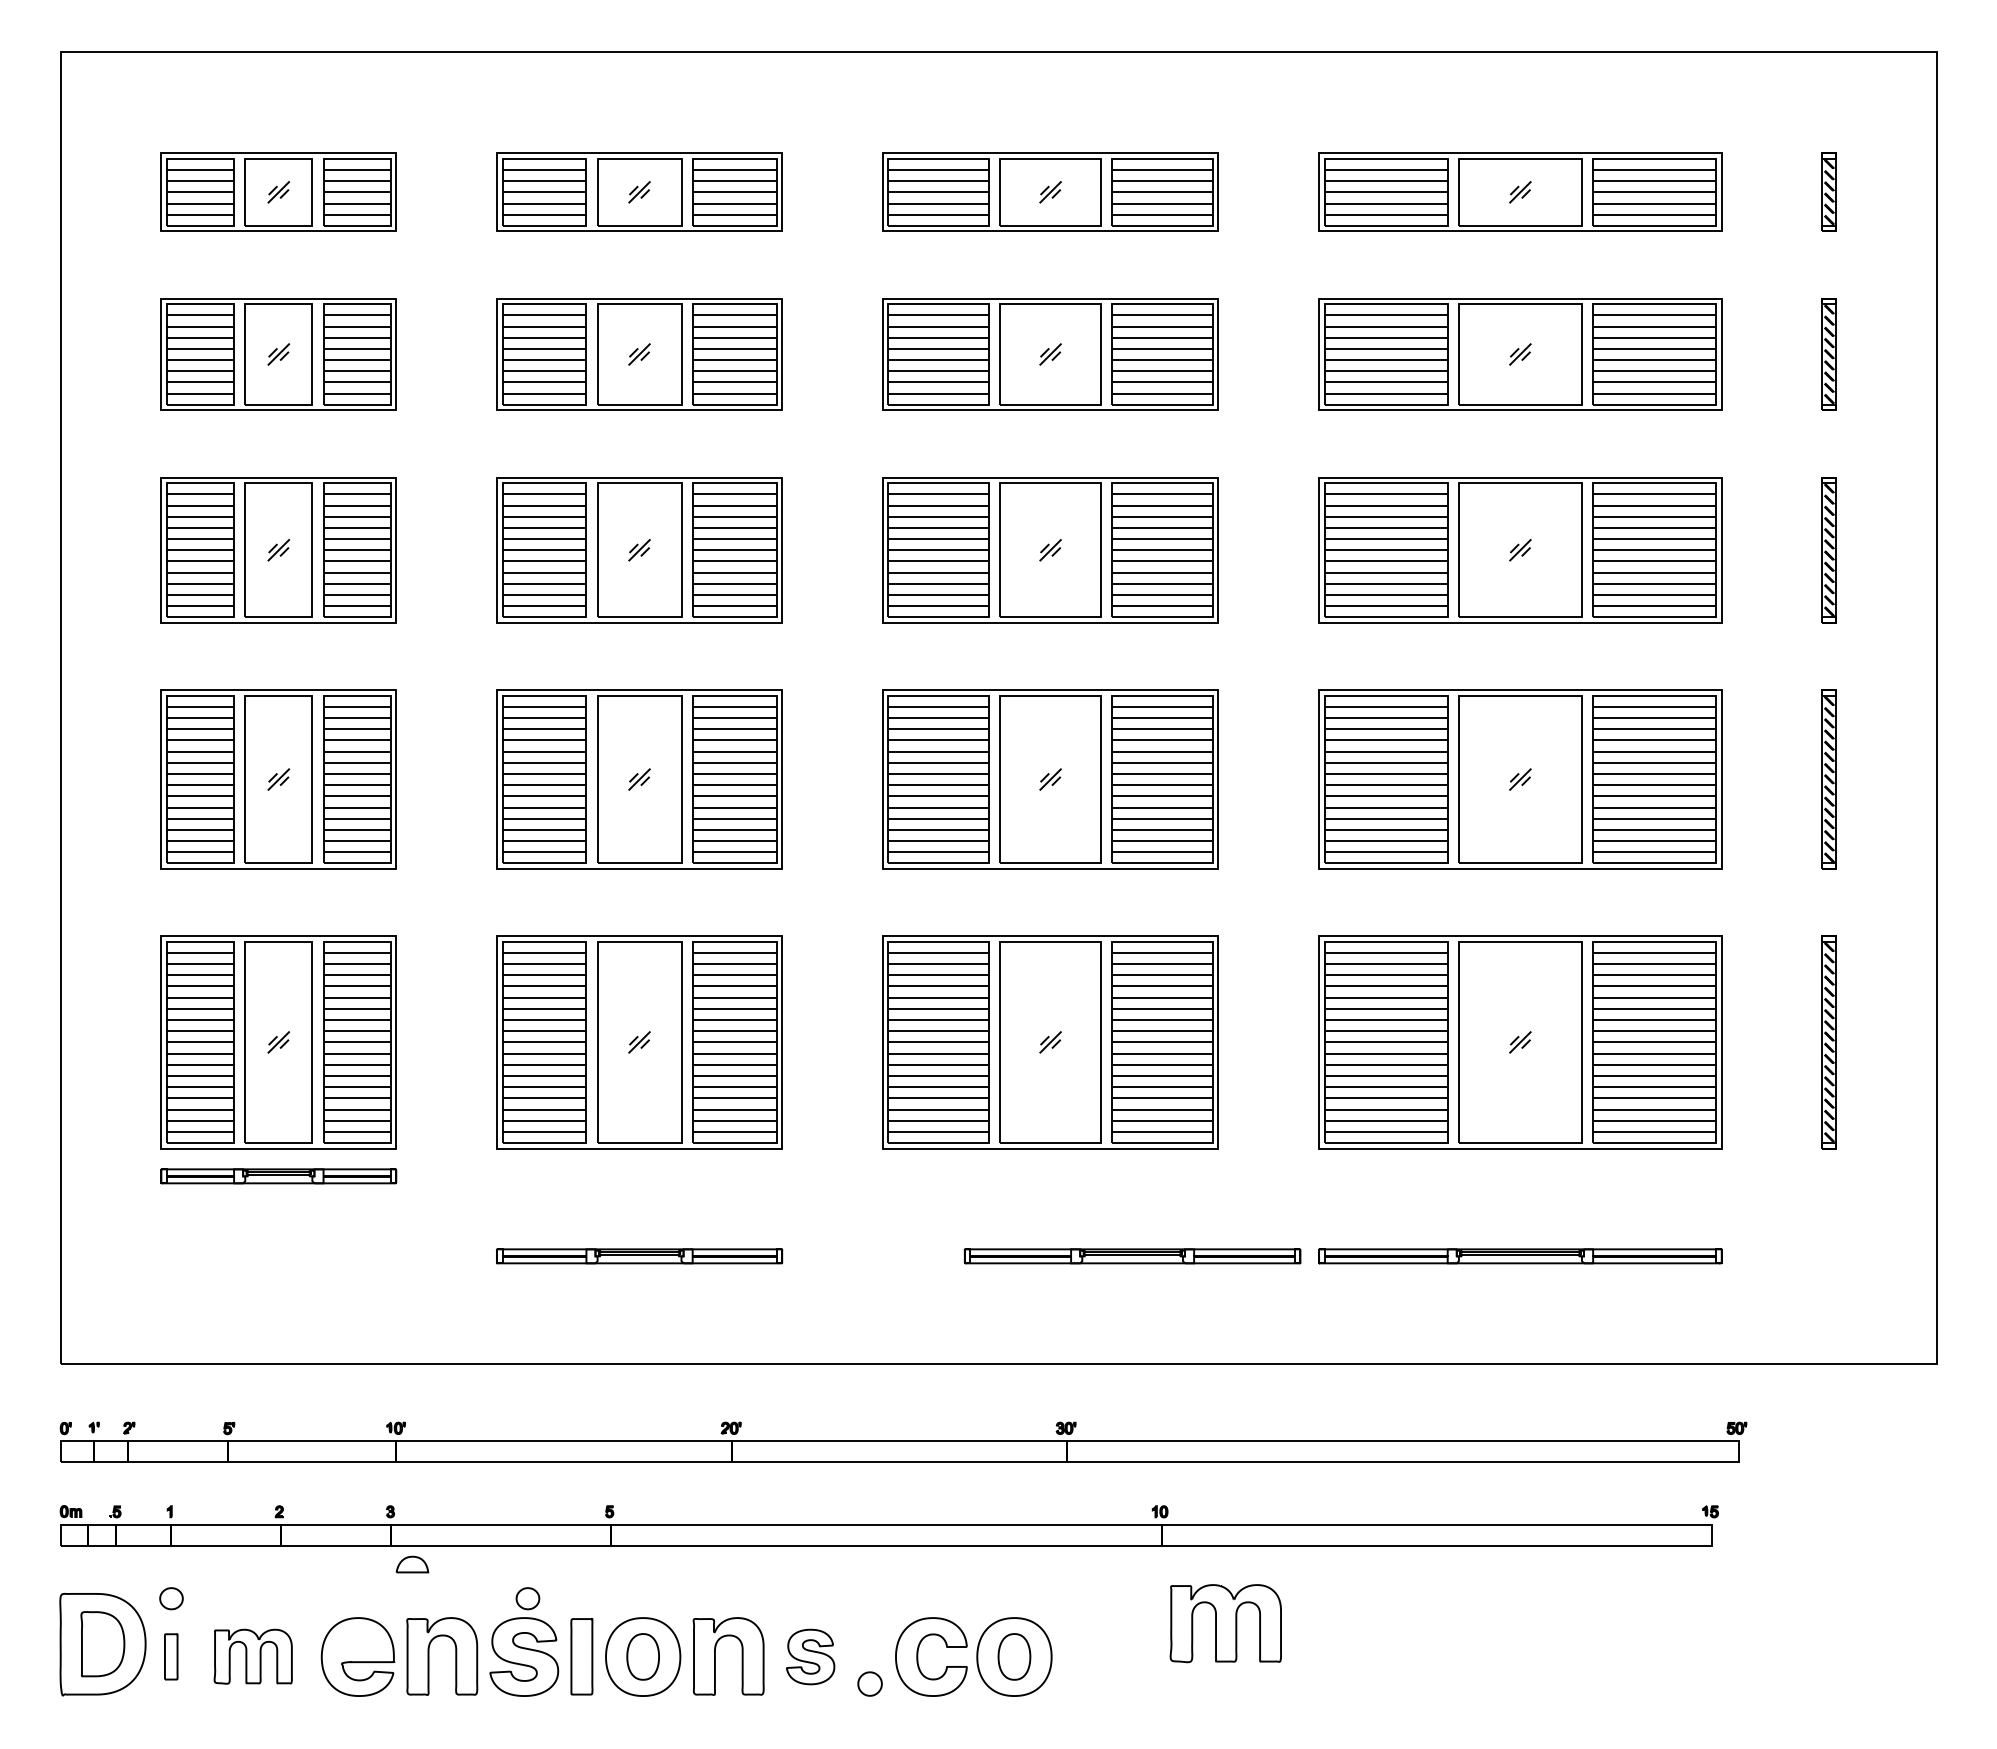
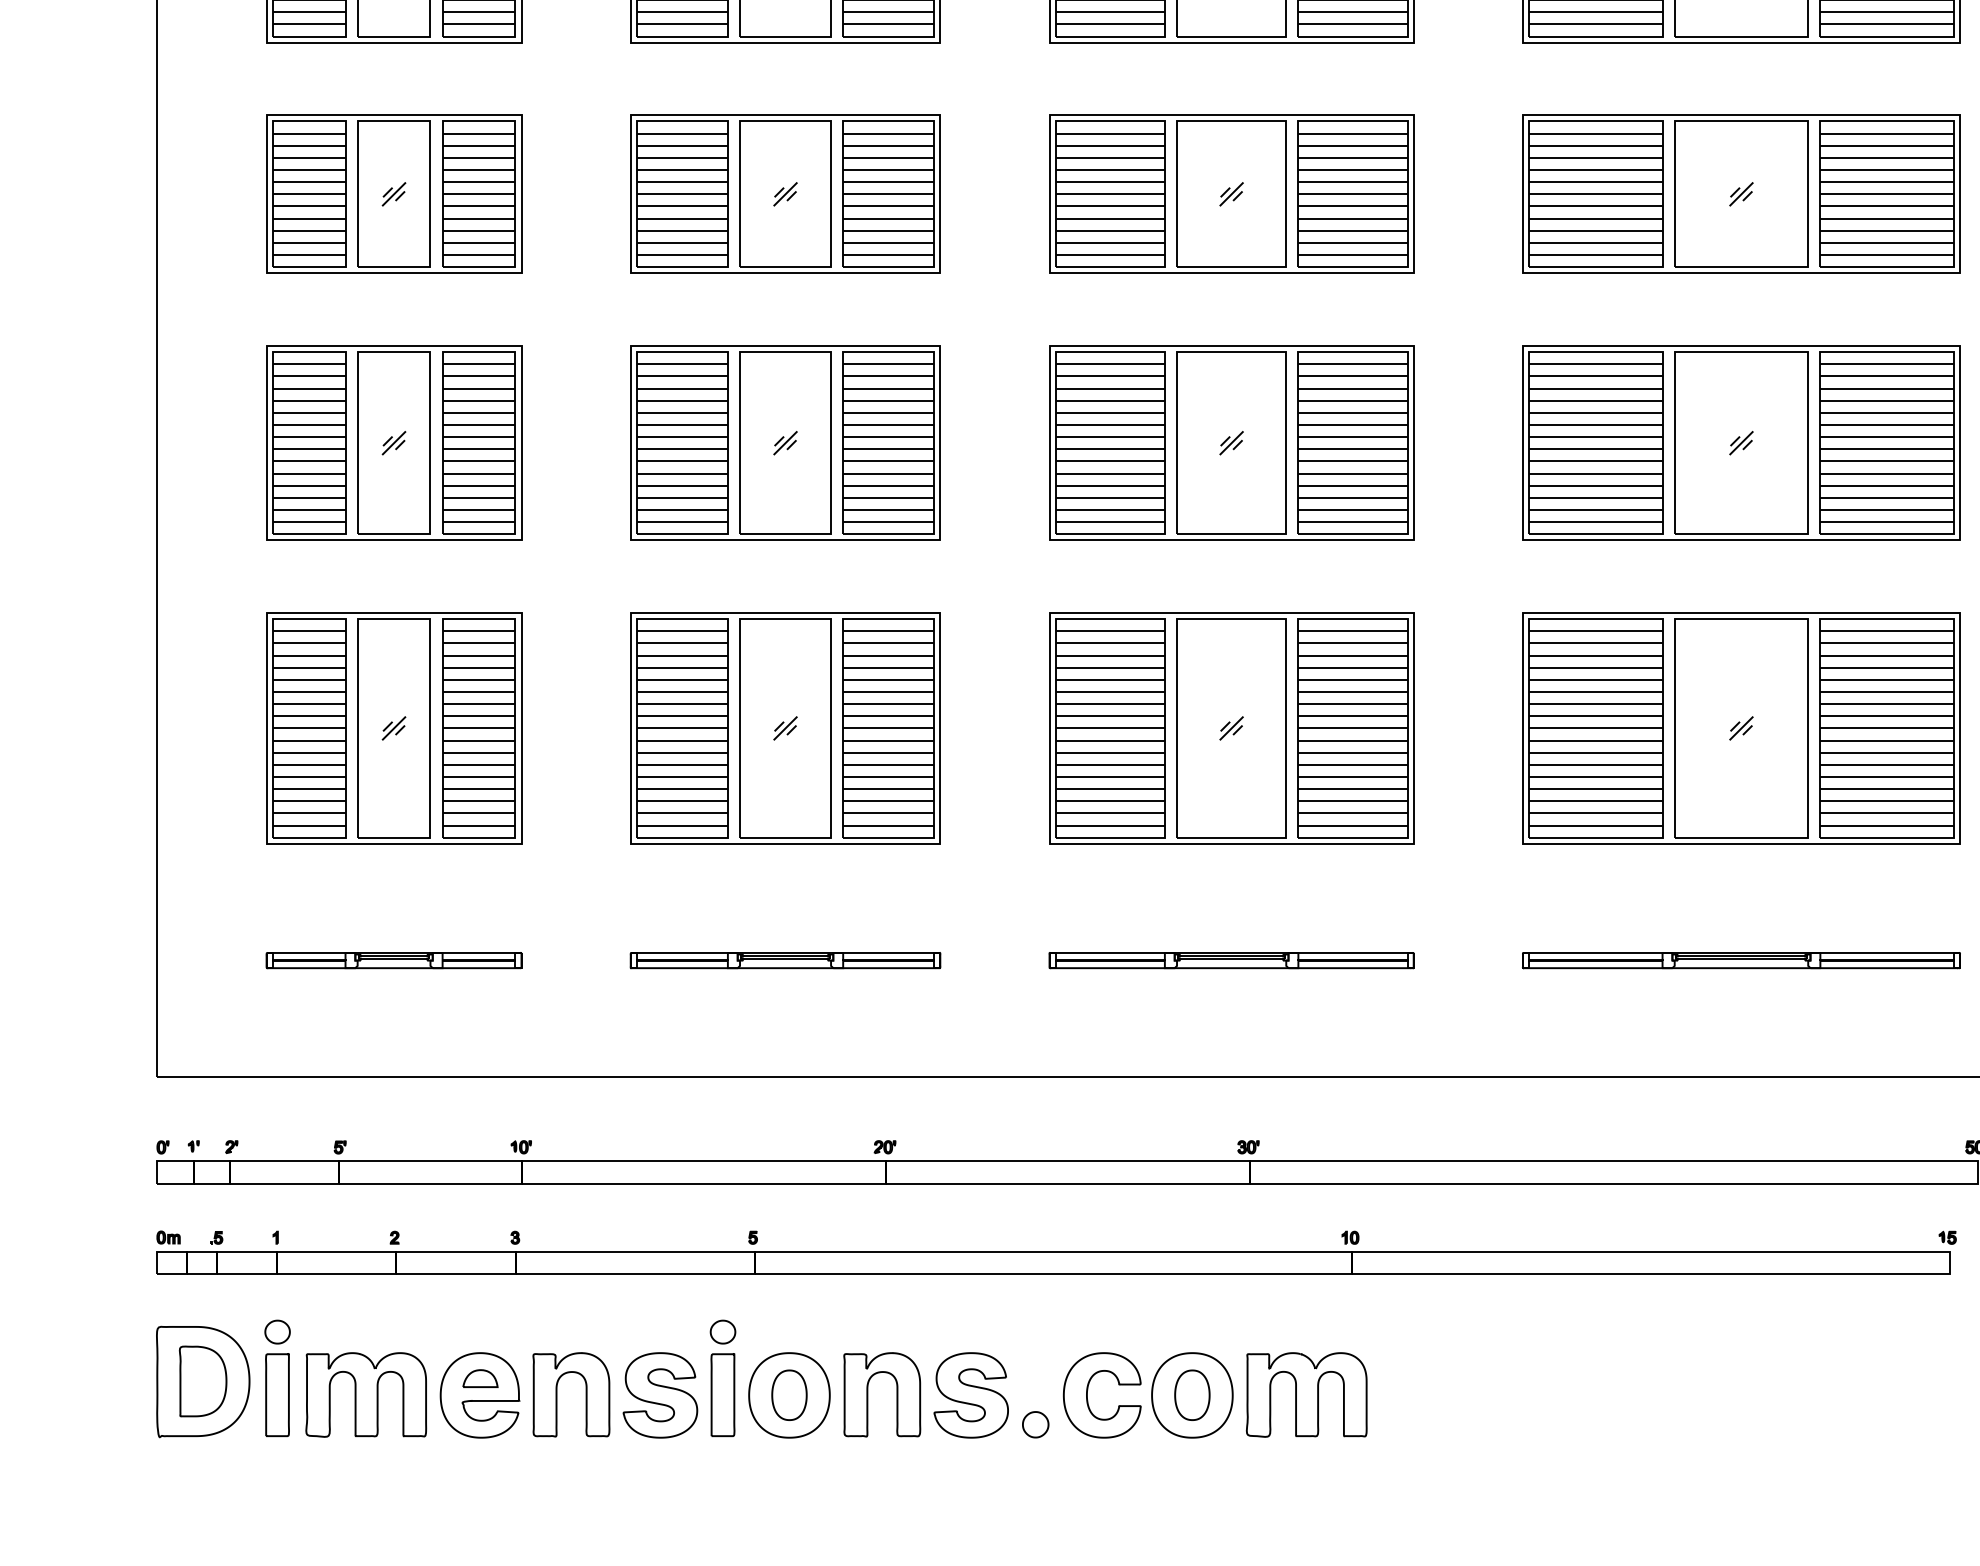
part: (278, 1176) -> (393, 960), moved
part: (1132, 1256) -> (1231, 960), moved
part: (412, 1564) -> (480, 1378), moved
part: (527, 1598) -> (722, 1331), moved
part: (1225, 1623) -> (1306, 1394), moved
part: (170, 1656) -> (276, 1394), size x1.67
part: (253, 1656) -> (366, 1394), size x1.43
part: (810, 1656) -> (971, 1394), size x1.43

